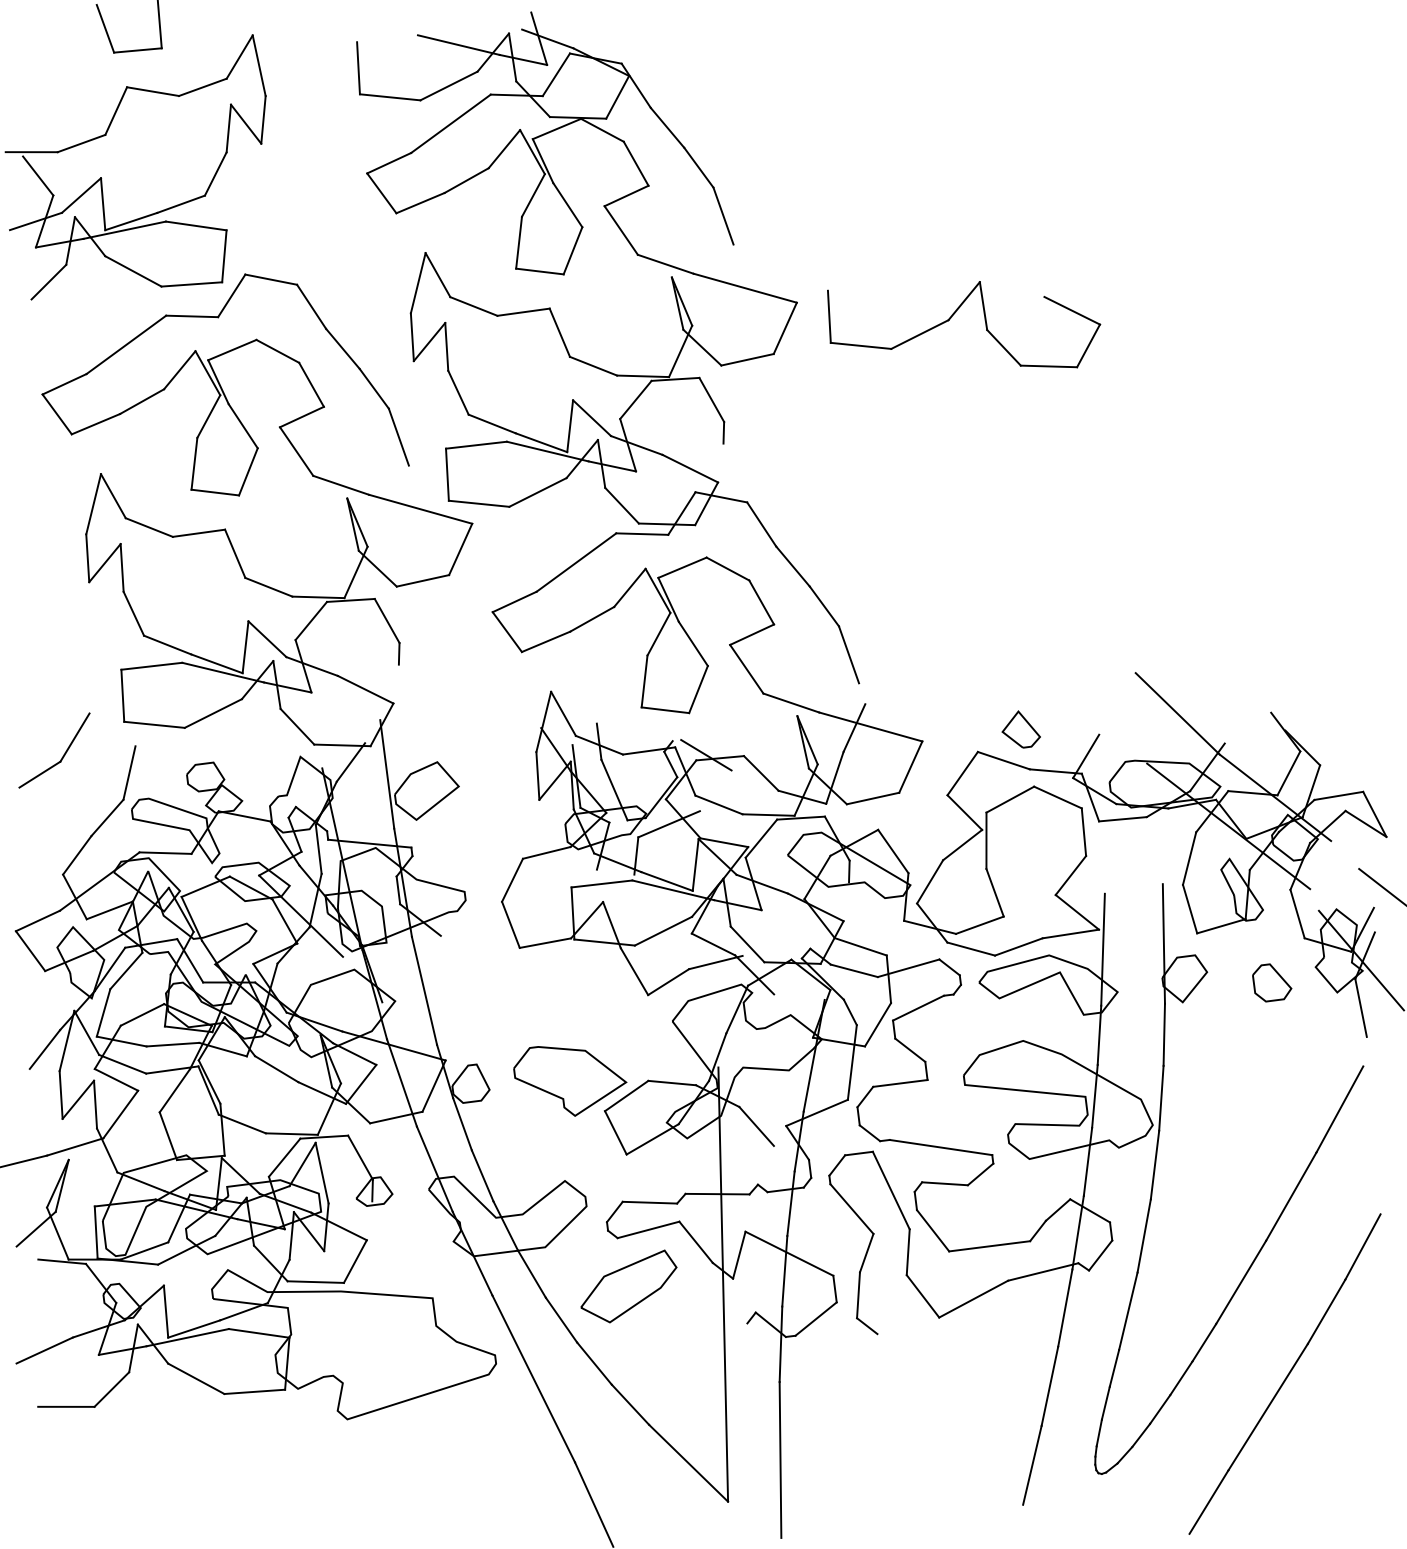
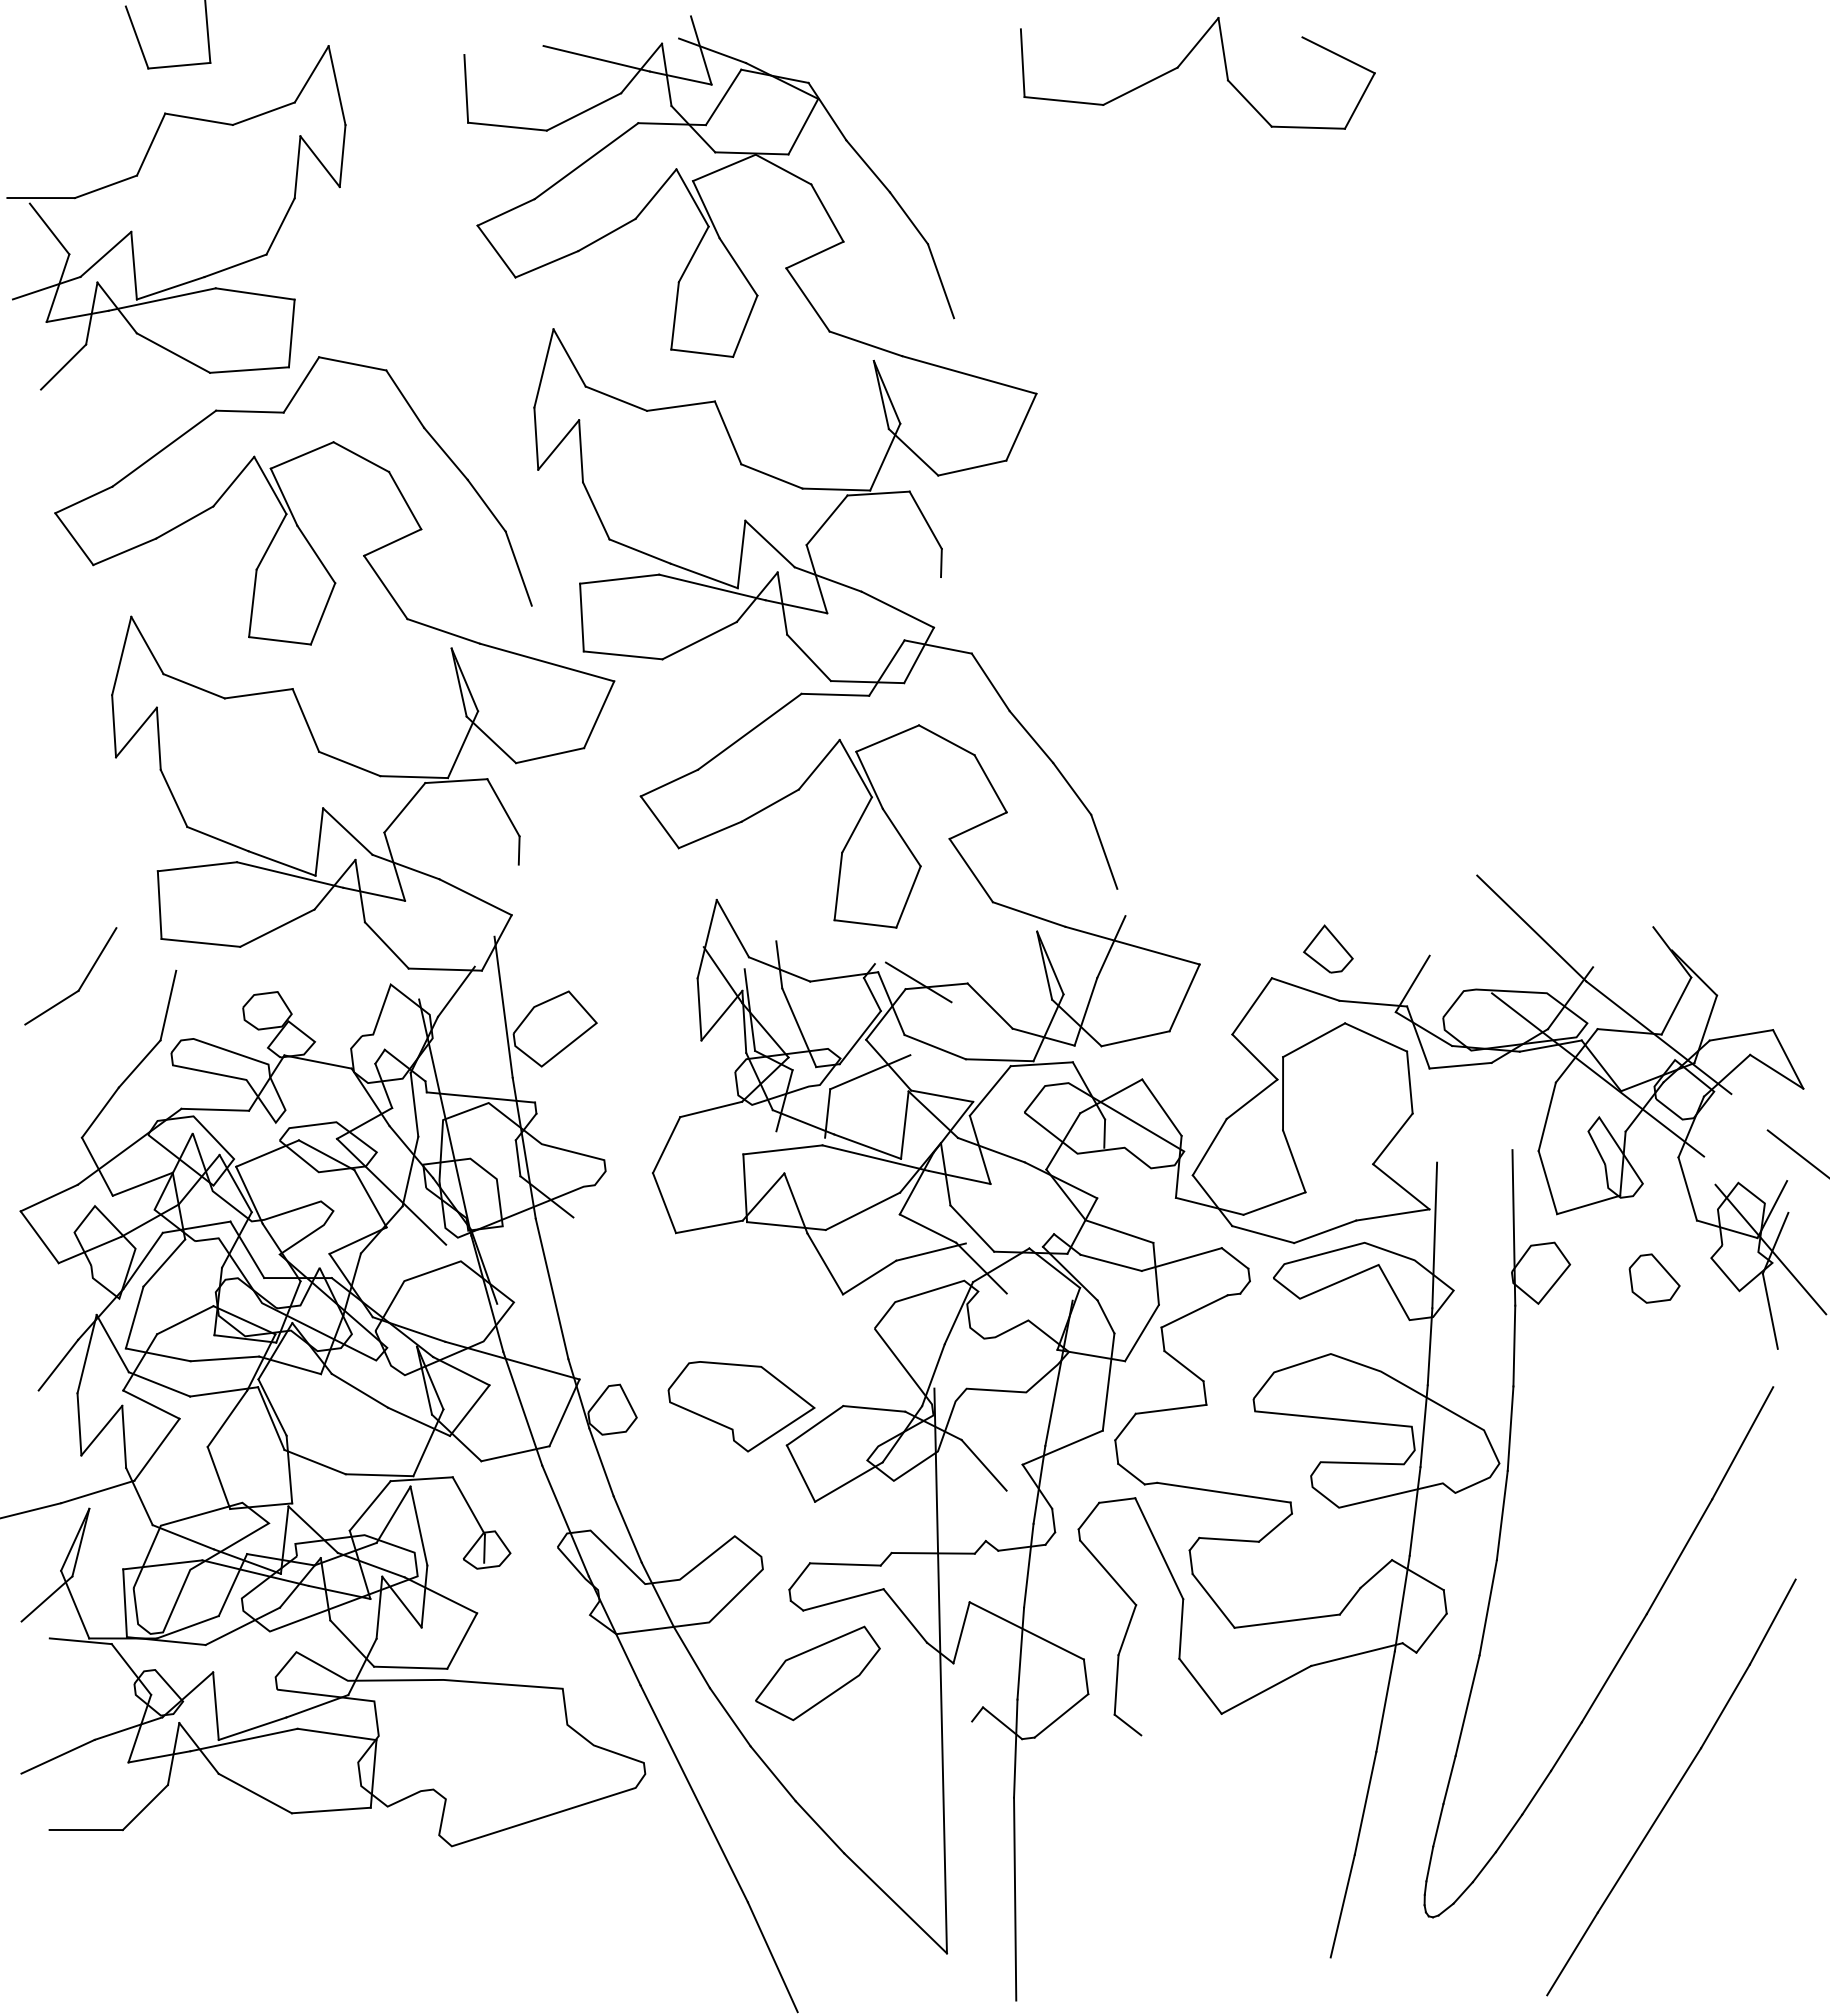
part: (952, 316) -> (1183, 62), moved

